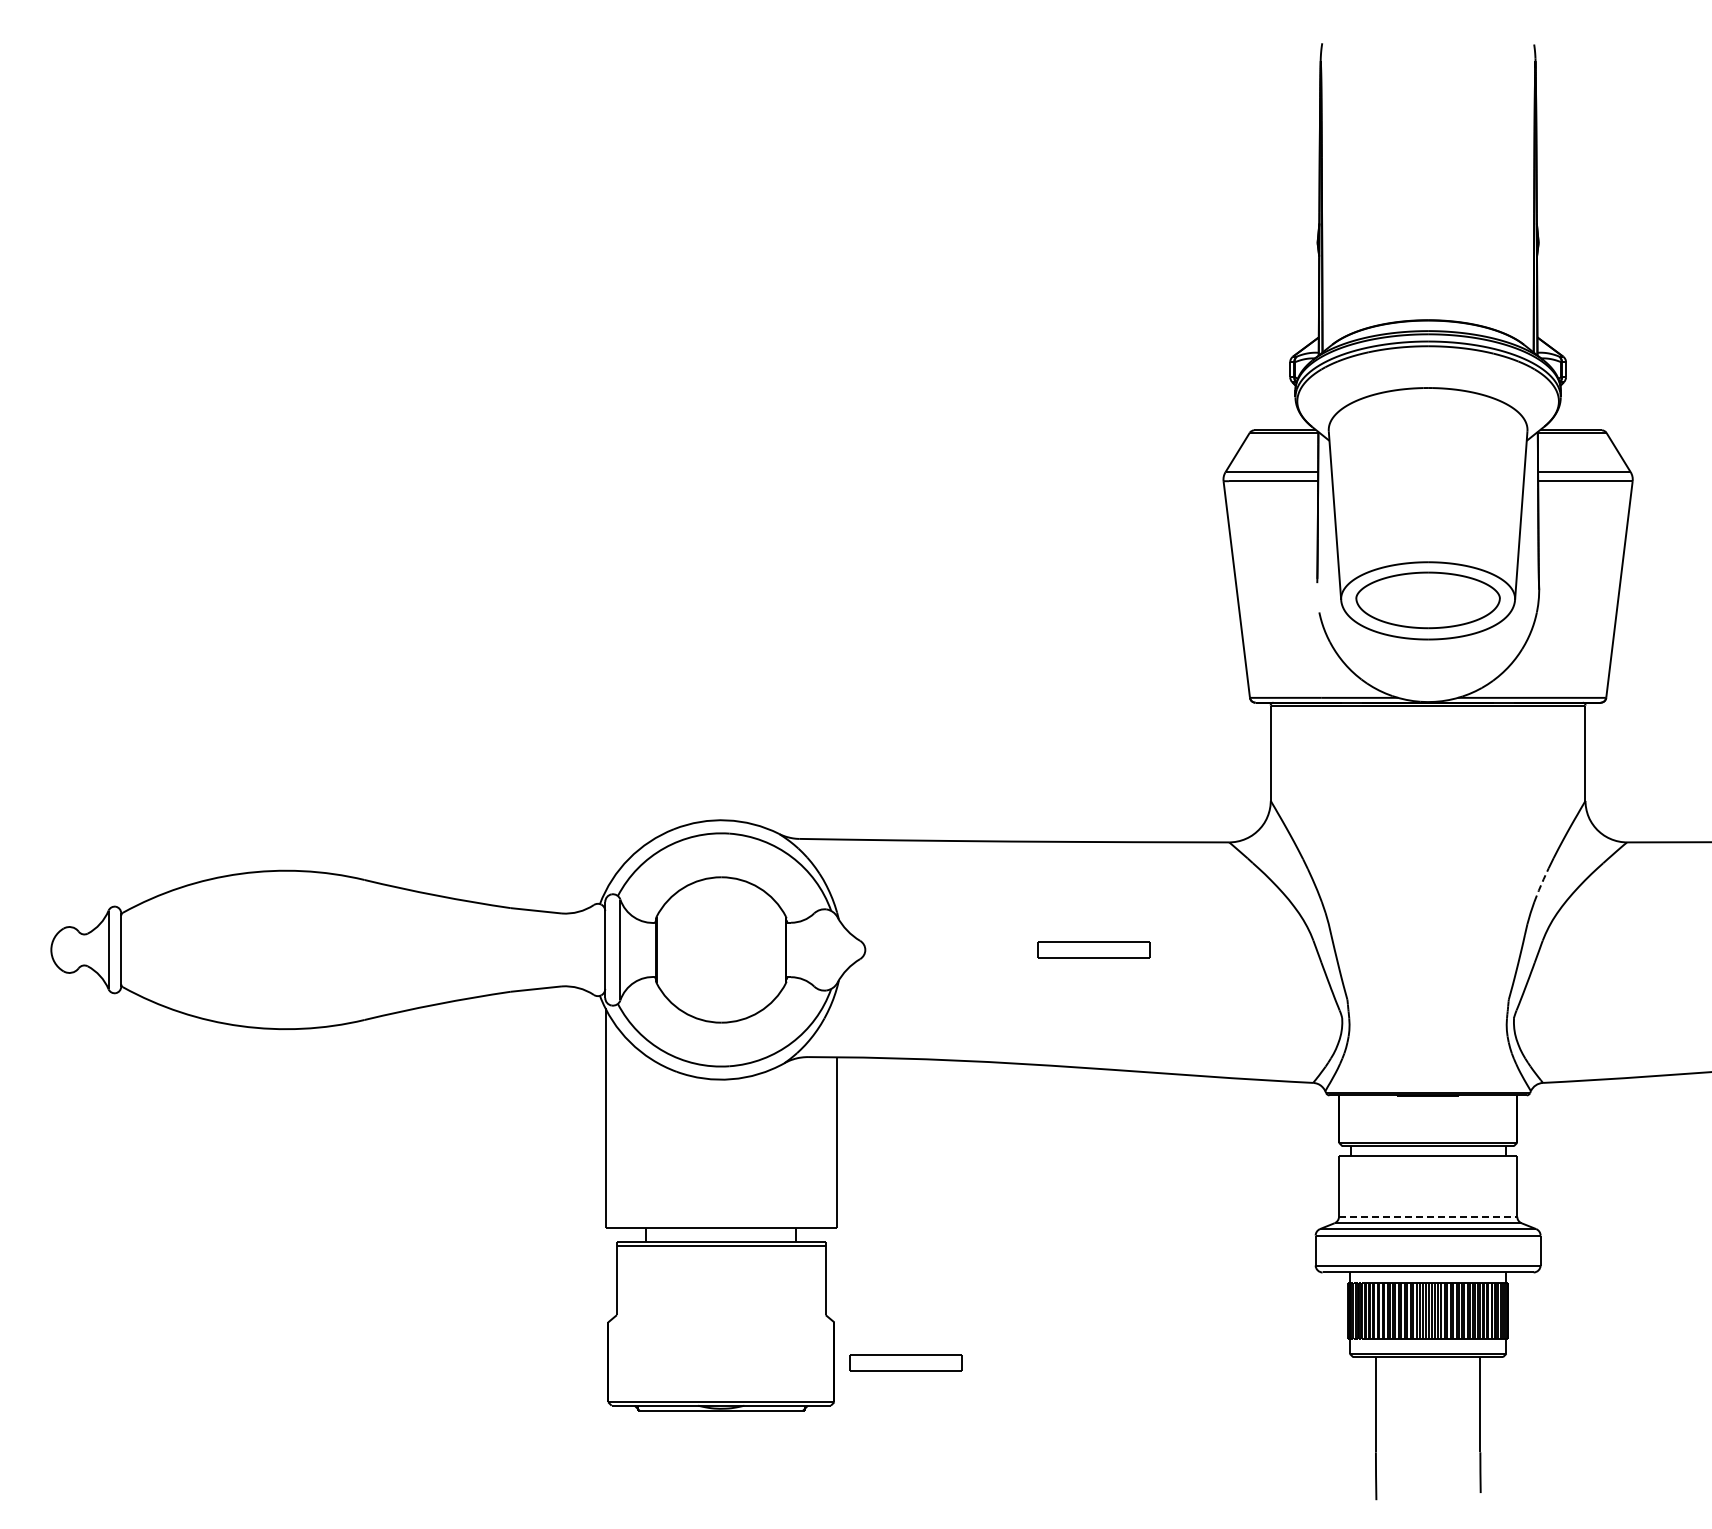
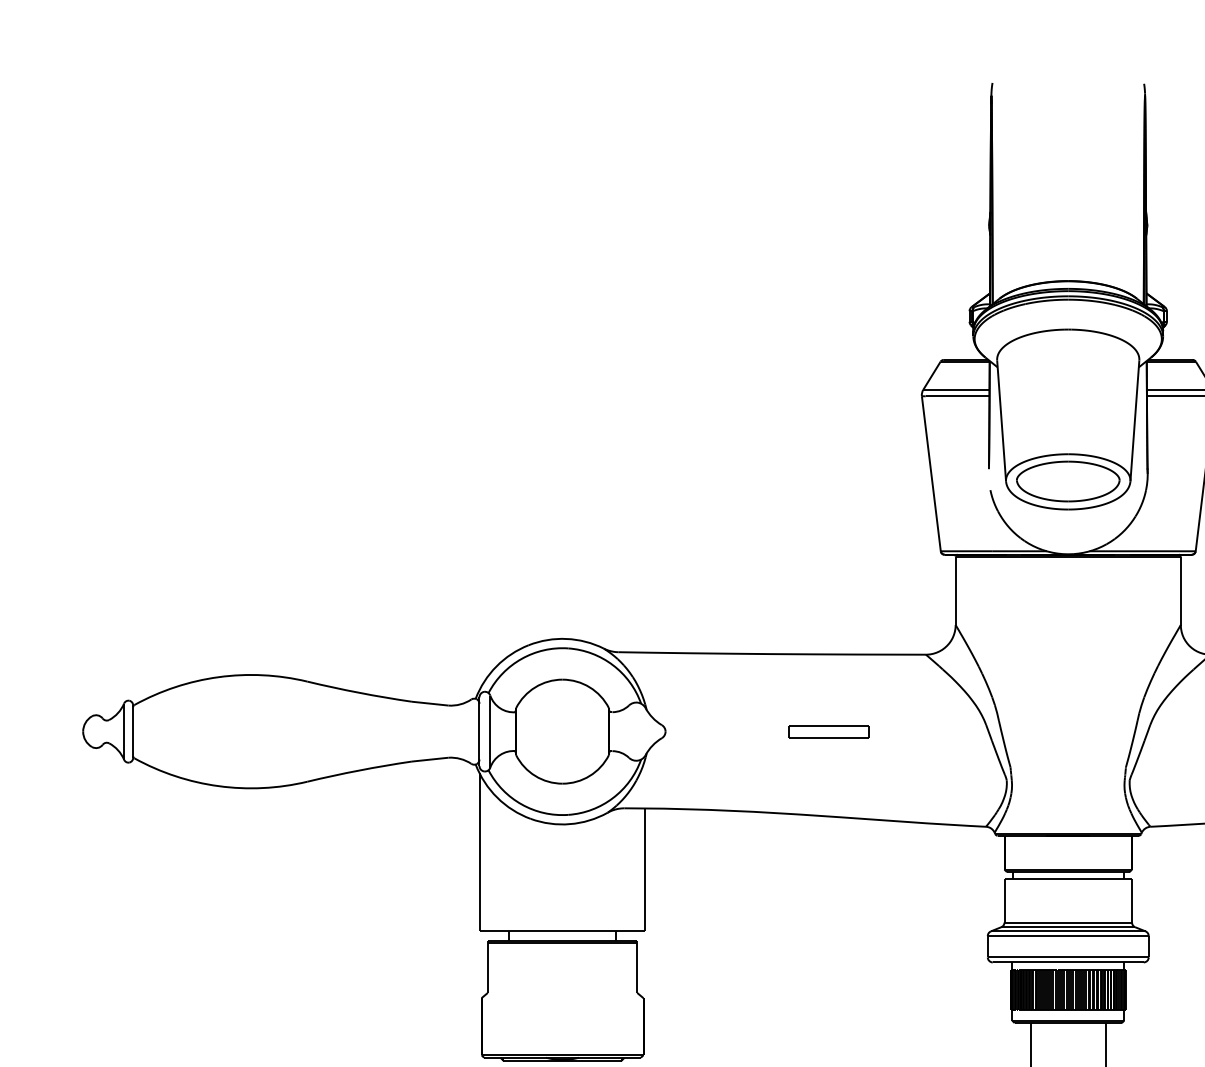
line: (1541, 884) -> (1149, 684), dashed -> solid
line: (1428, 1216) -> (1068, 922), dashed -> solid
part: (905, 1362) -> (694, 1026), removed

